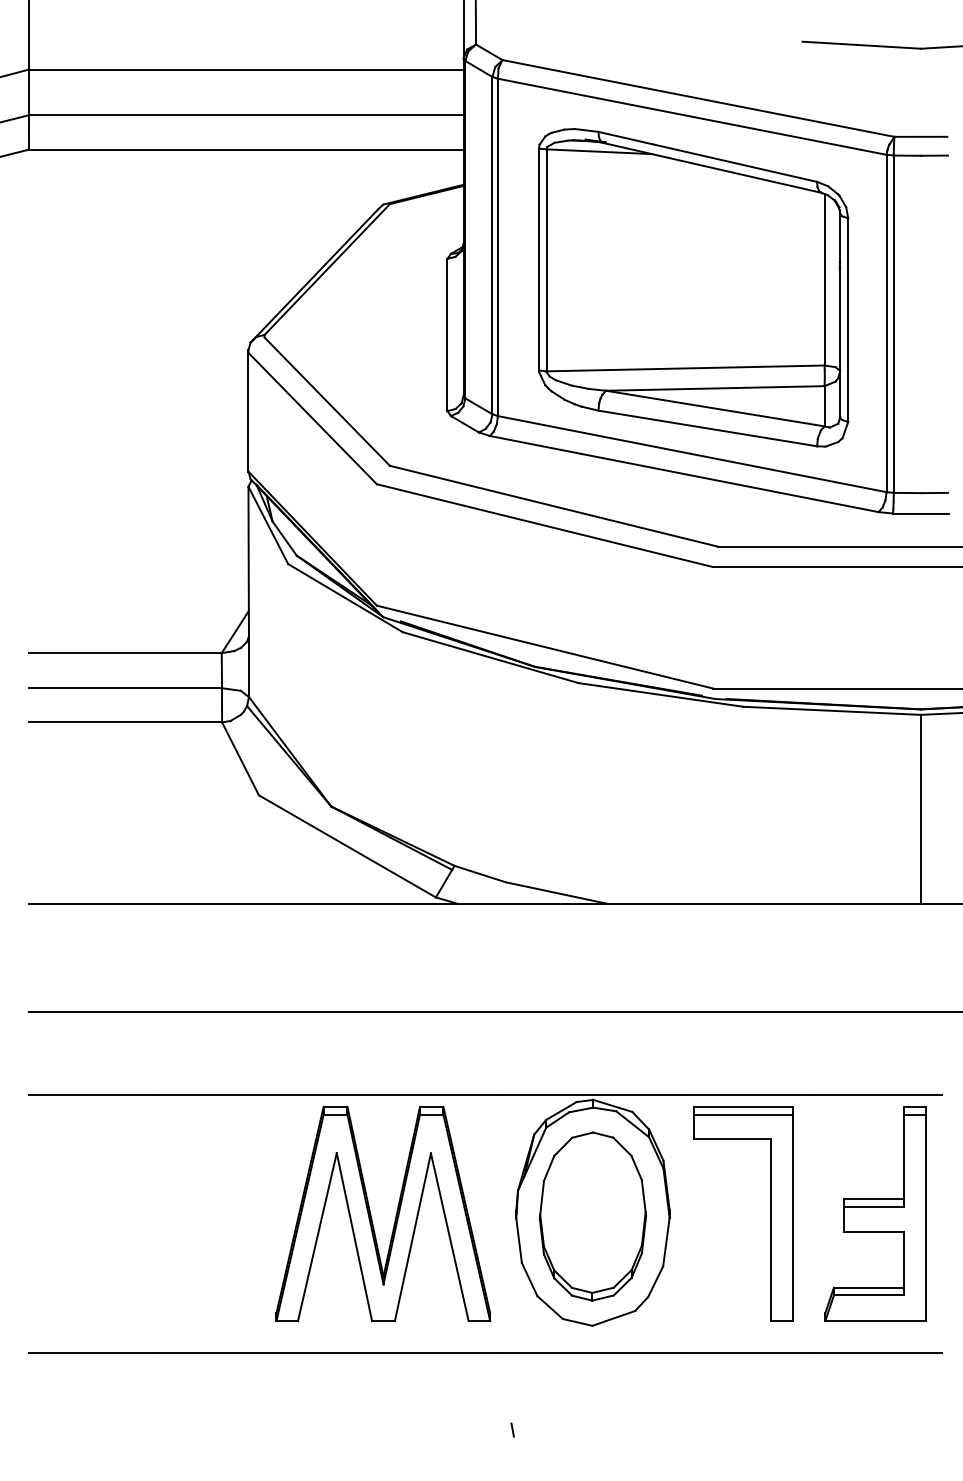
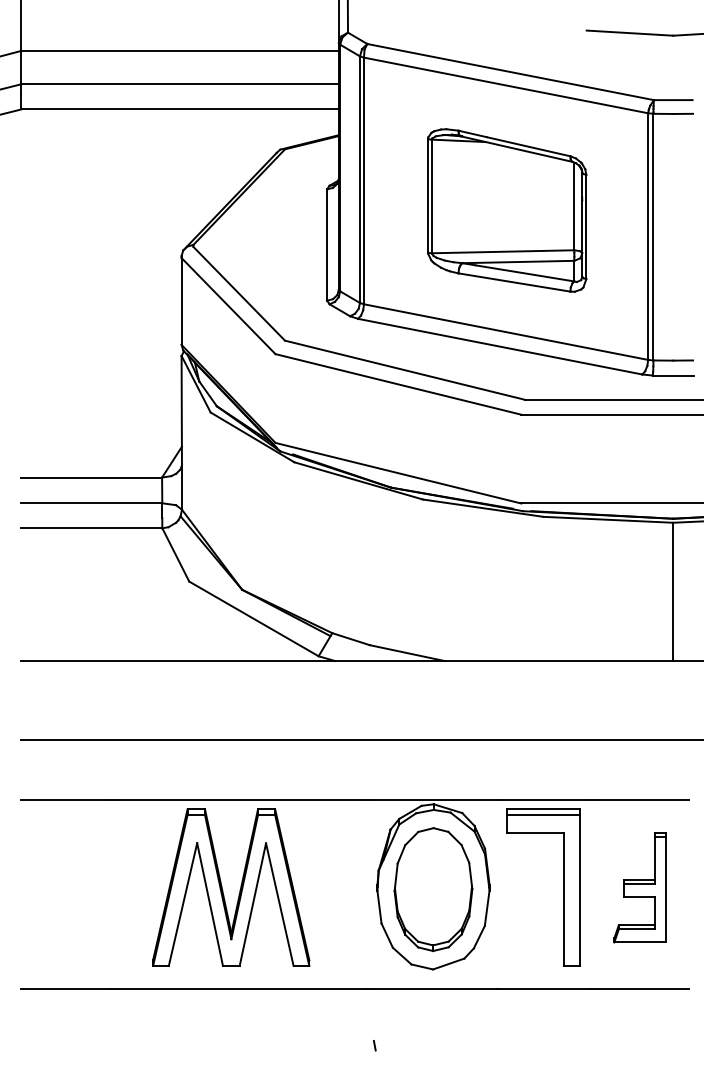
part: (694, 287) -> (507, 210), size x0.7
part: (874, 1213) -> (639, 887), size x0.7
part: (394, 1216) -> (239, 889), moved

